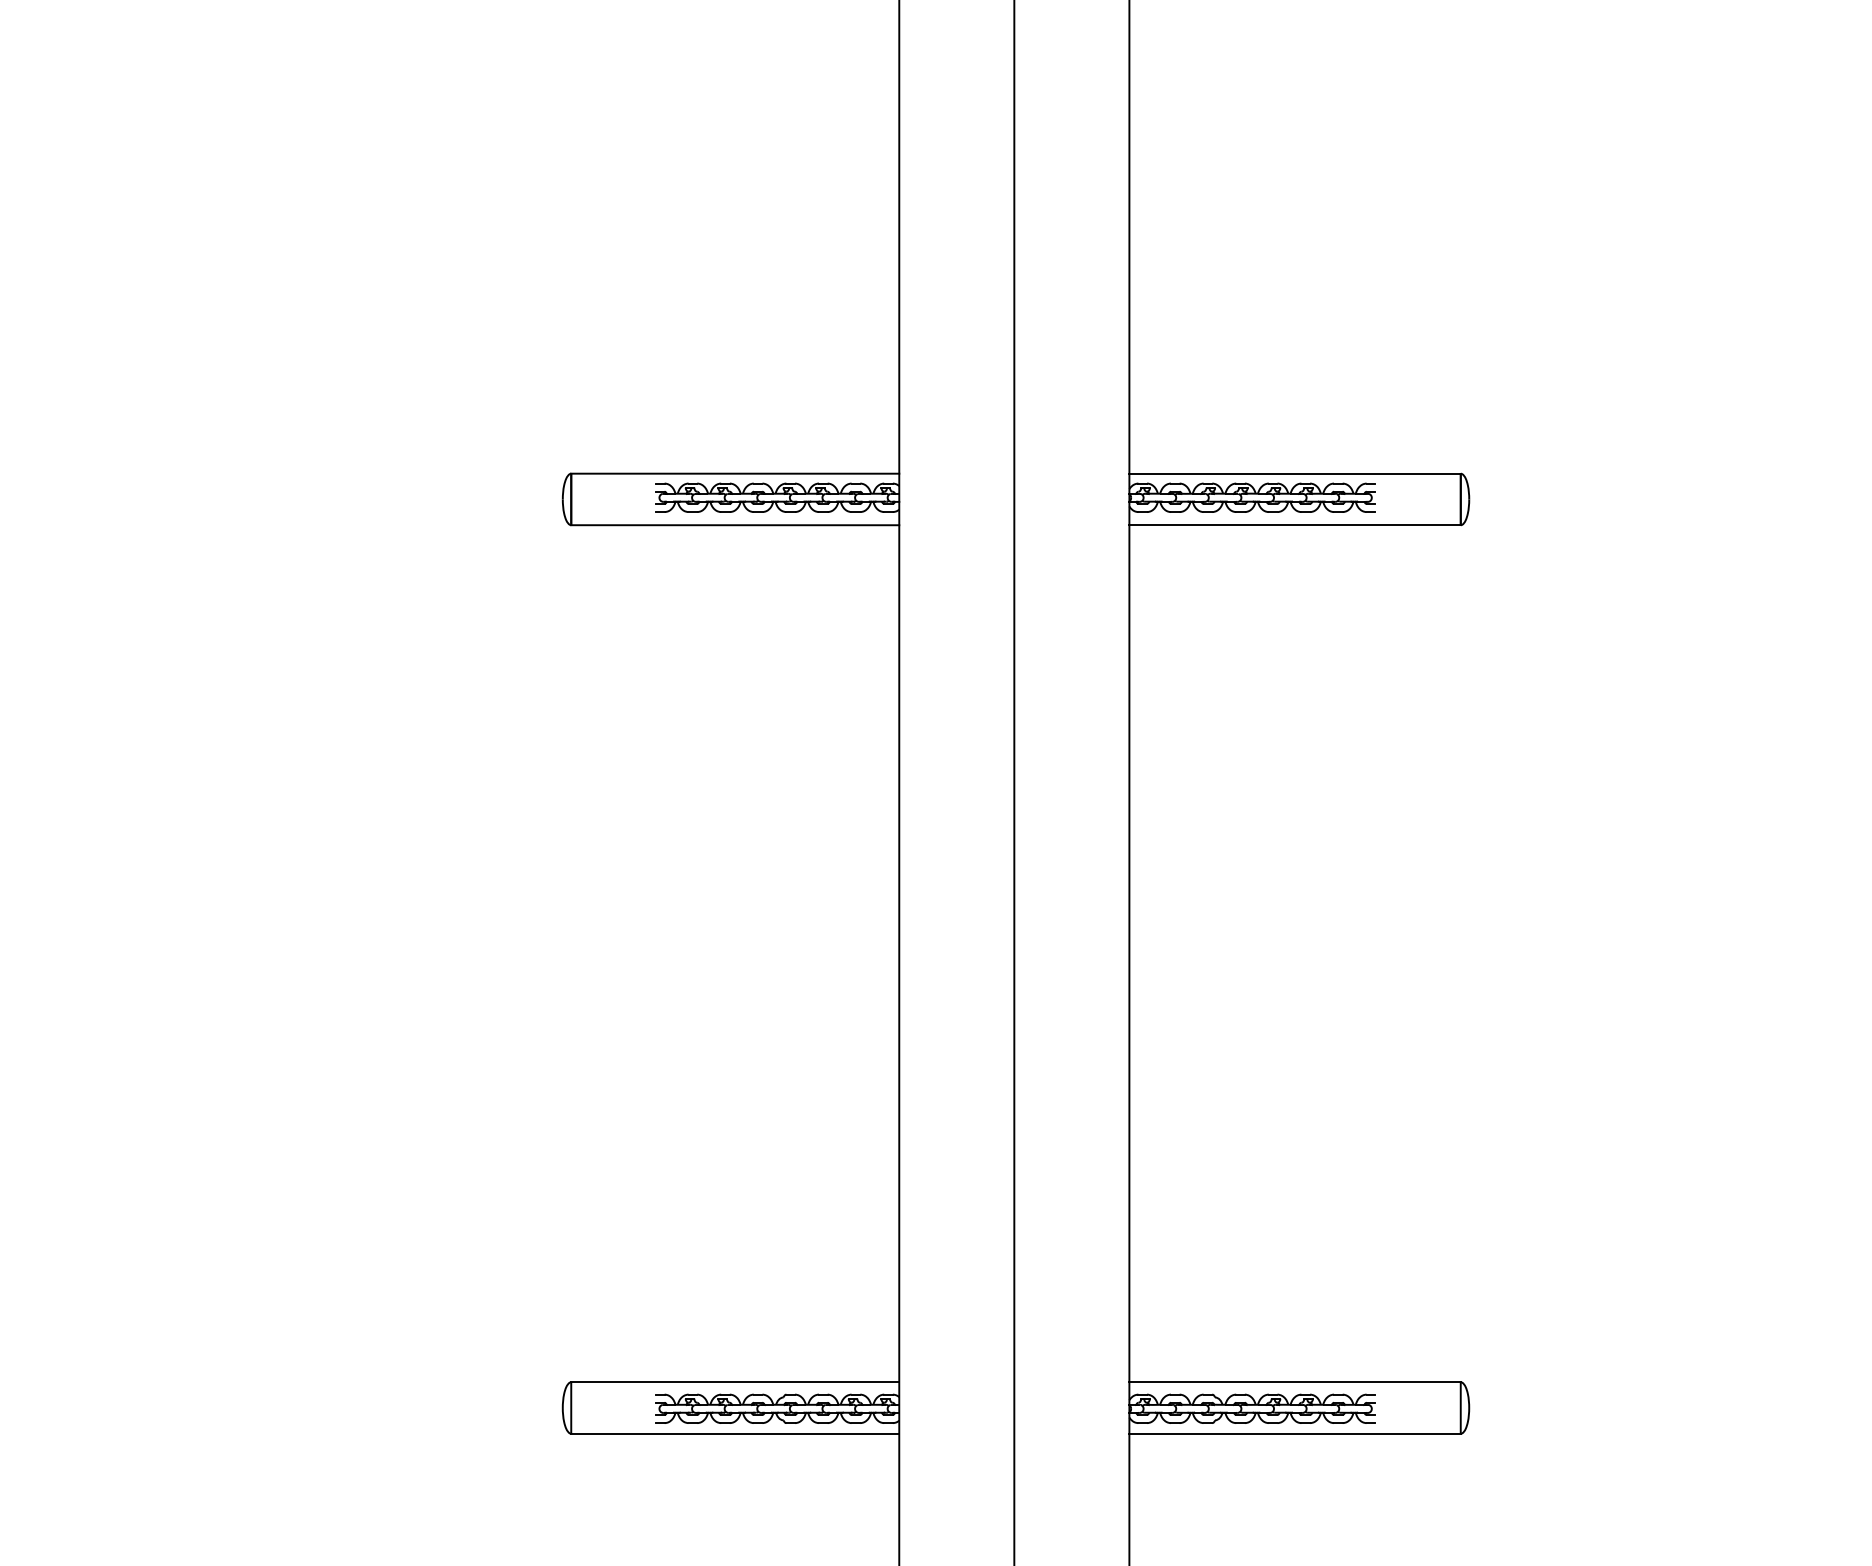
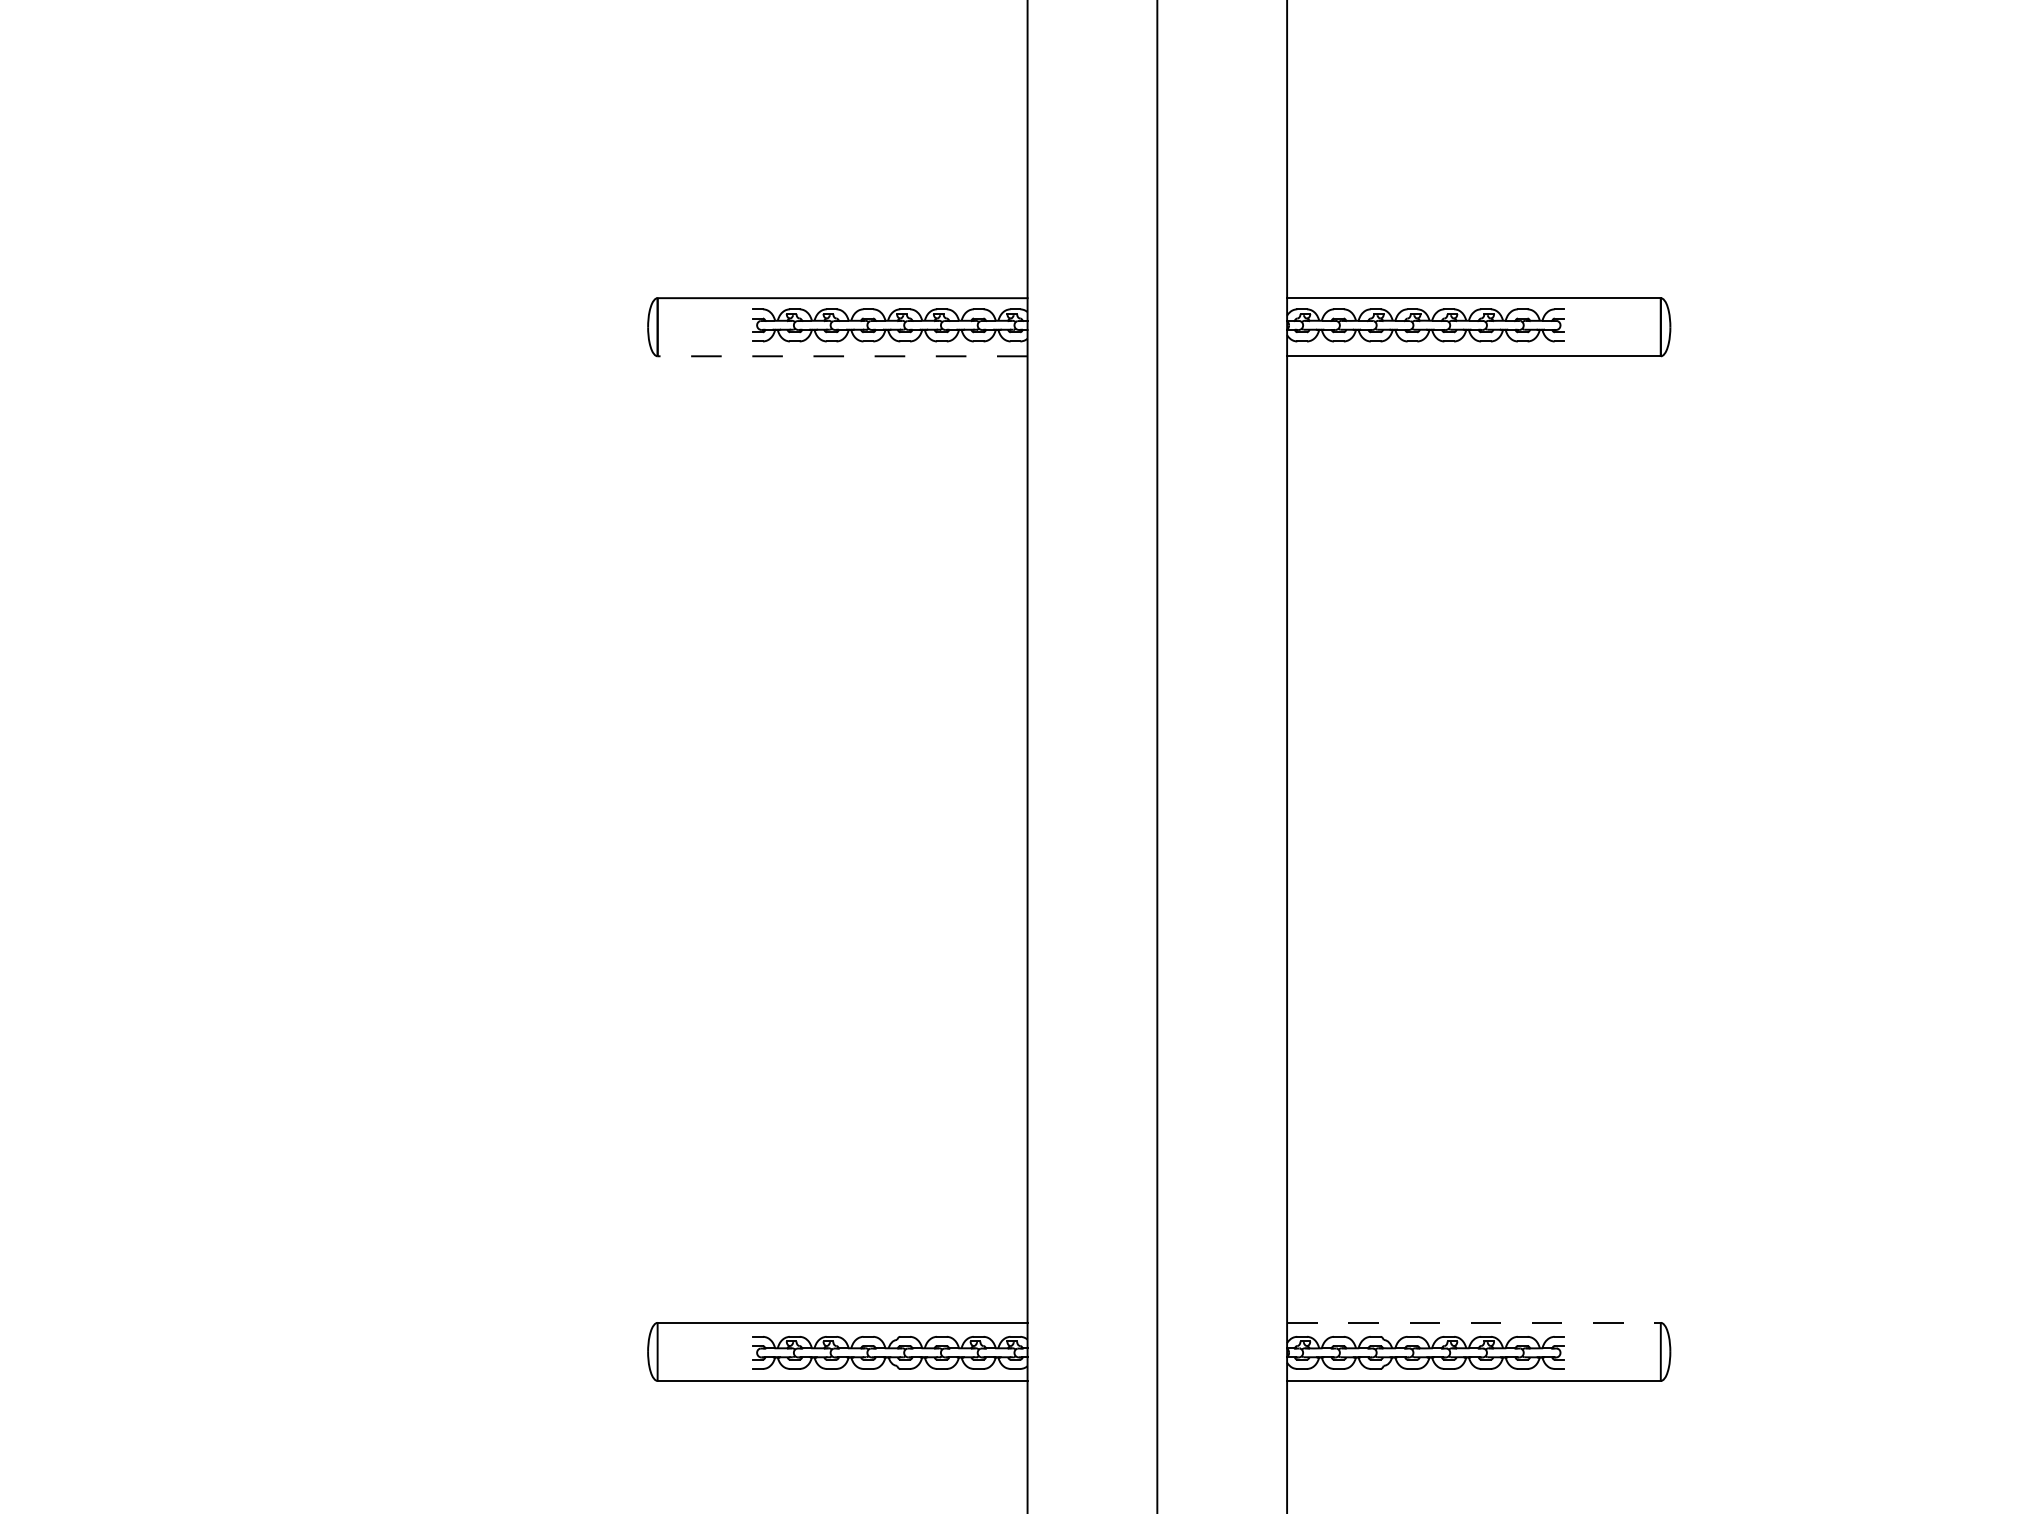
line: (734, 525) -> (841, 356), solid -> dashed
line: (1295, 1382) -> (1474, 1323), solid -> dashed

